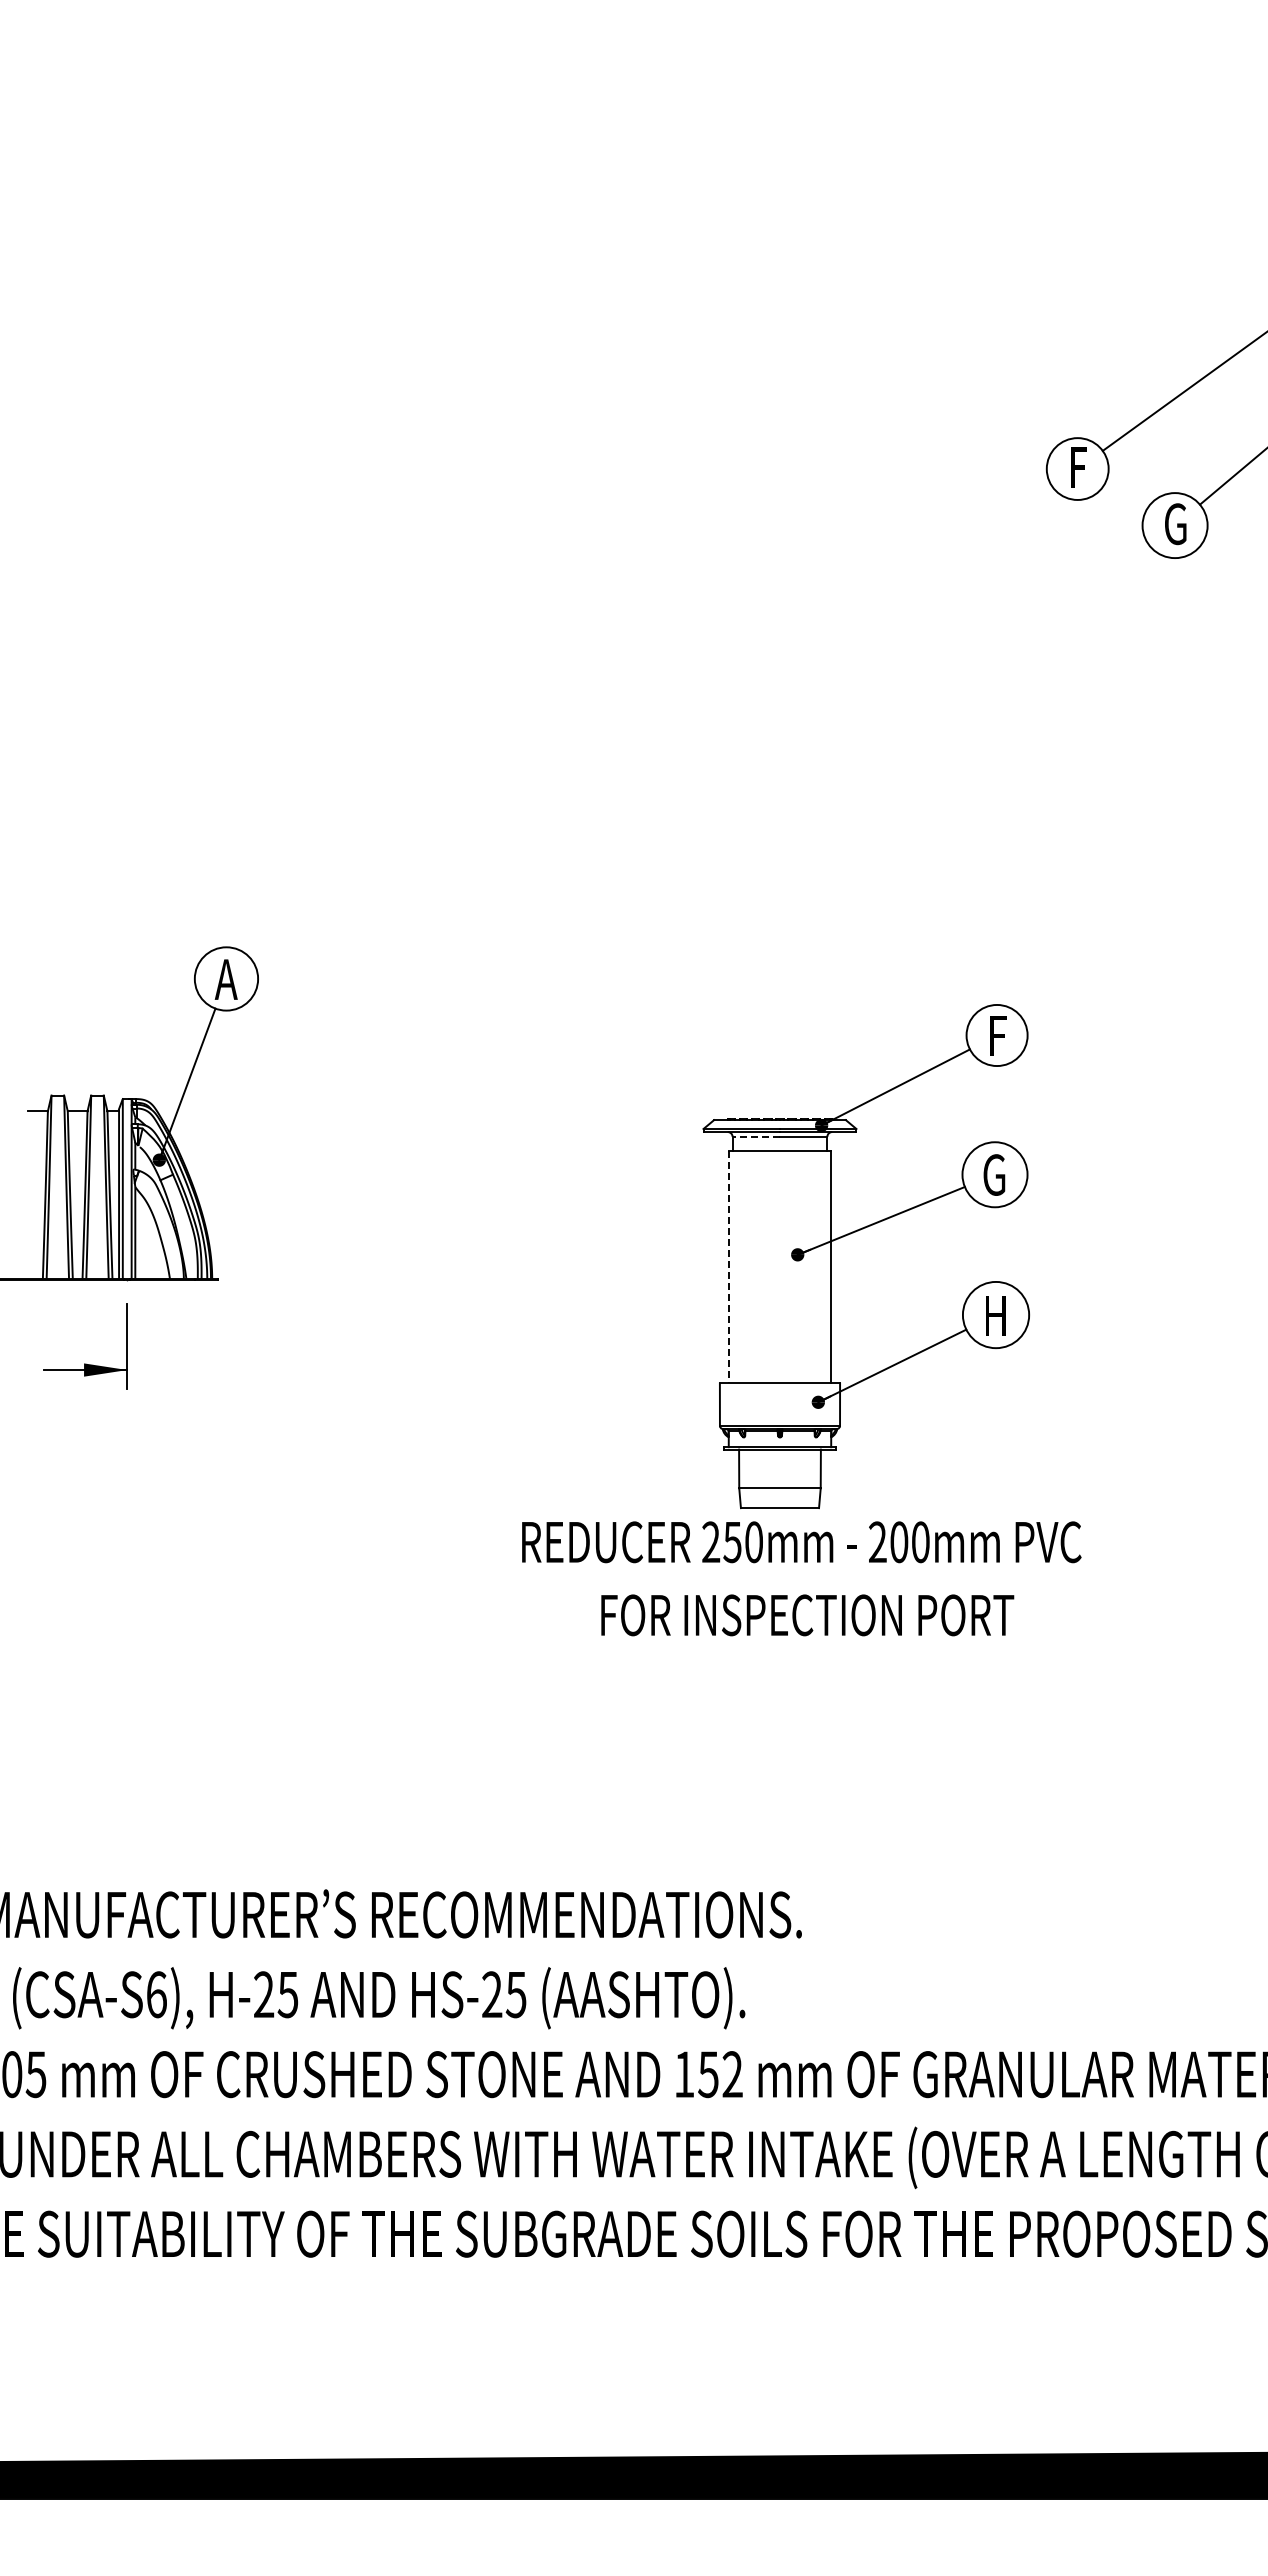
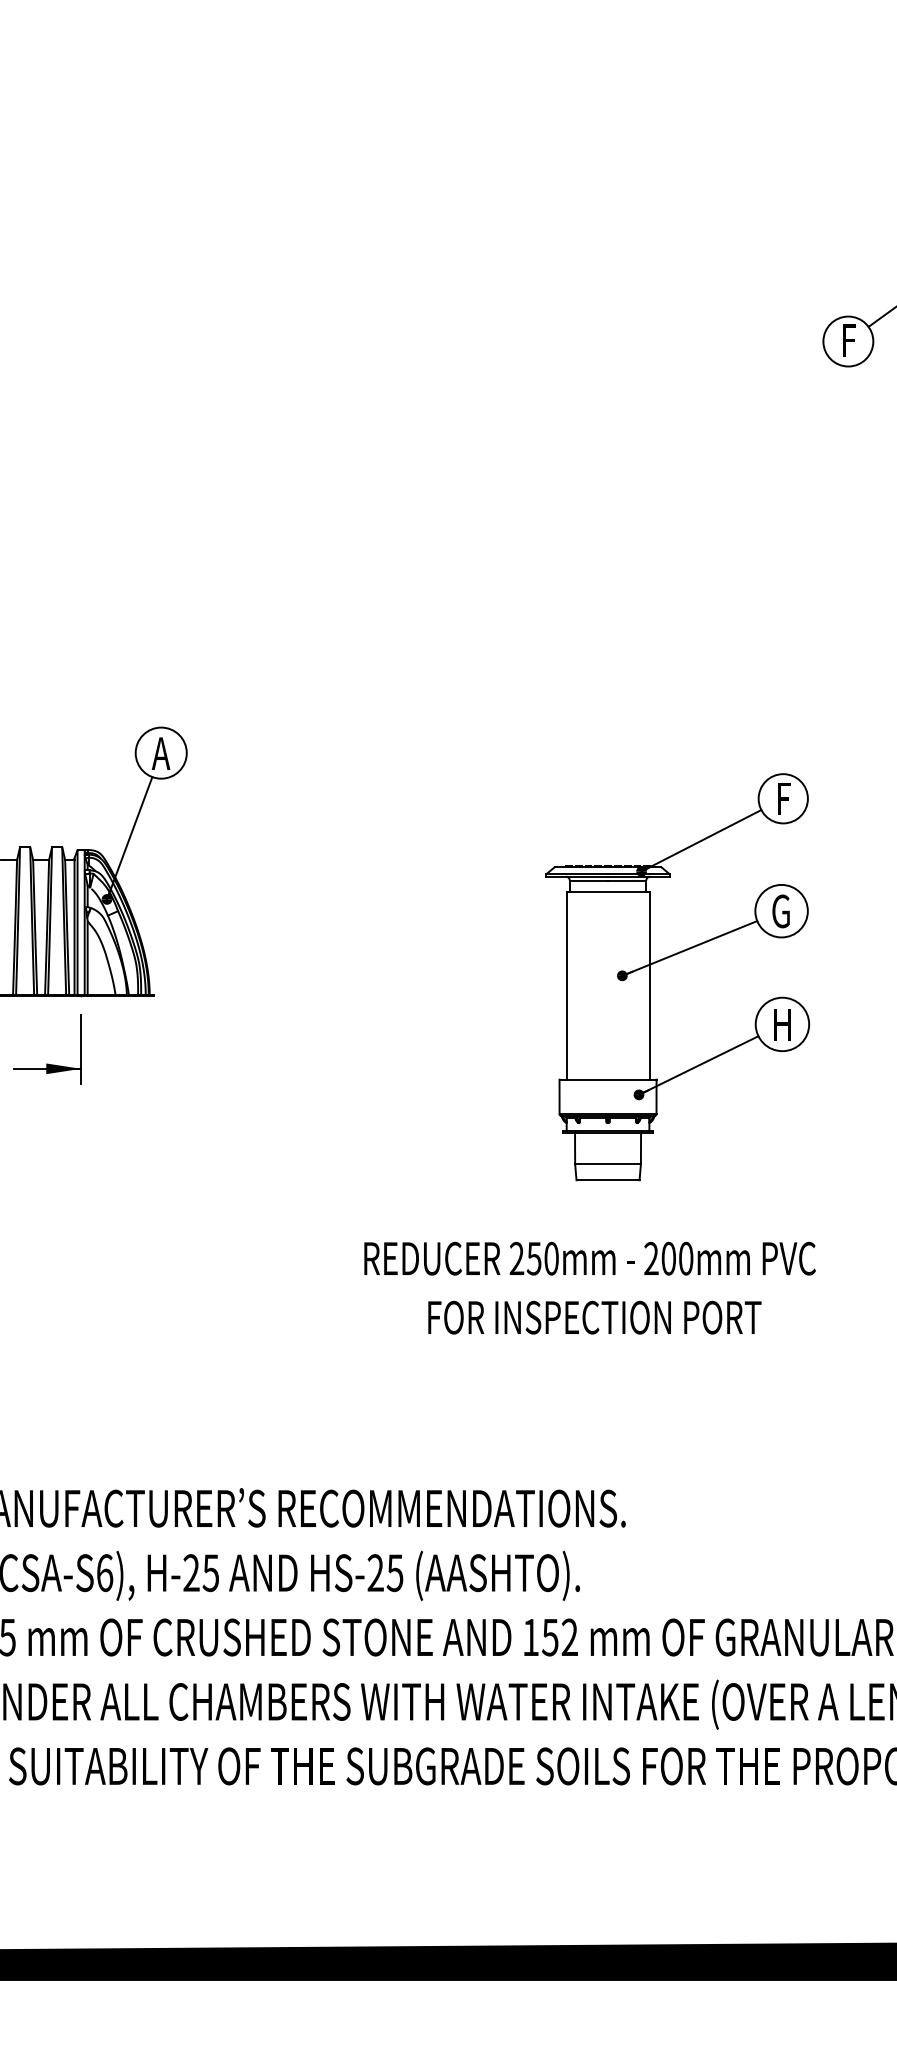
line: (756, 1136) -> (589, 880), dashed -> solid
line: (728, 1267) -> (566, 986), dashed -> solid
text: (801, 1578) -> (589, 1287), moved

